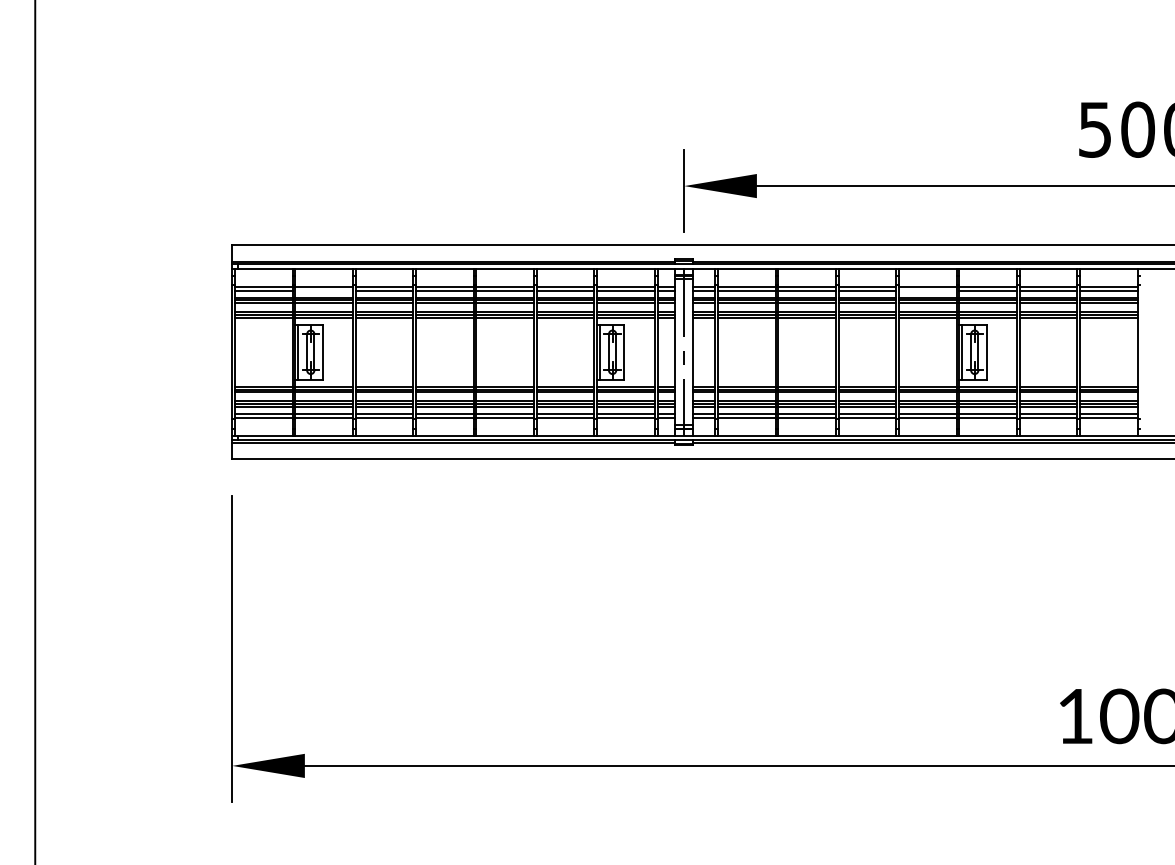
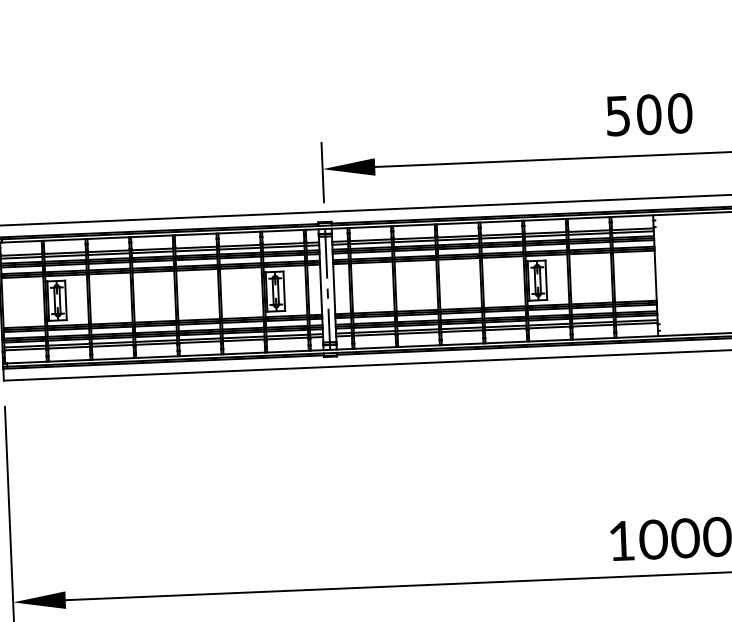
line: (323, 290) -> (64, 255), added
line: (927, 290) -> (501, 237), added

